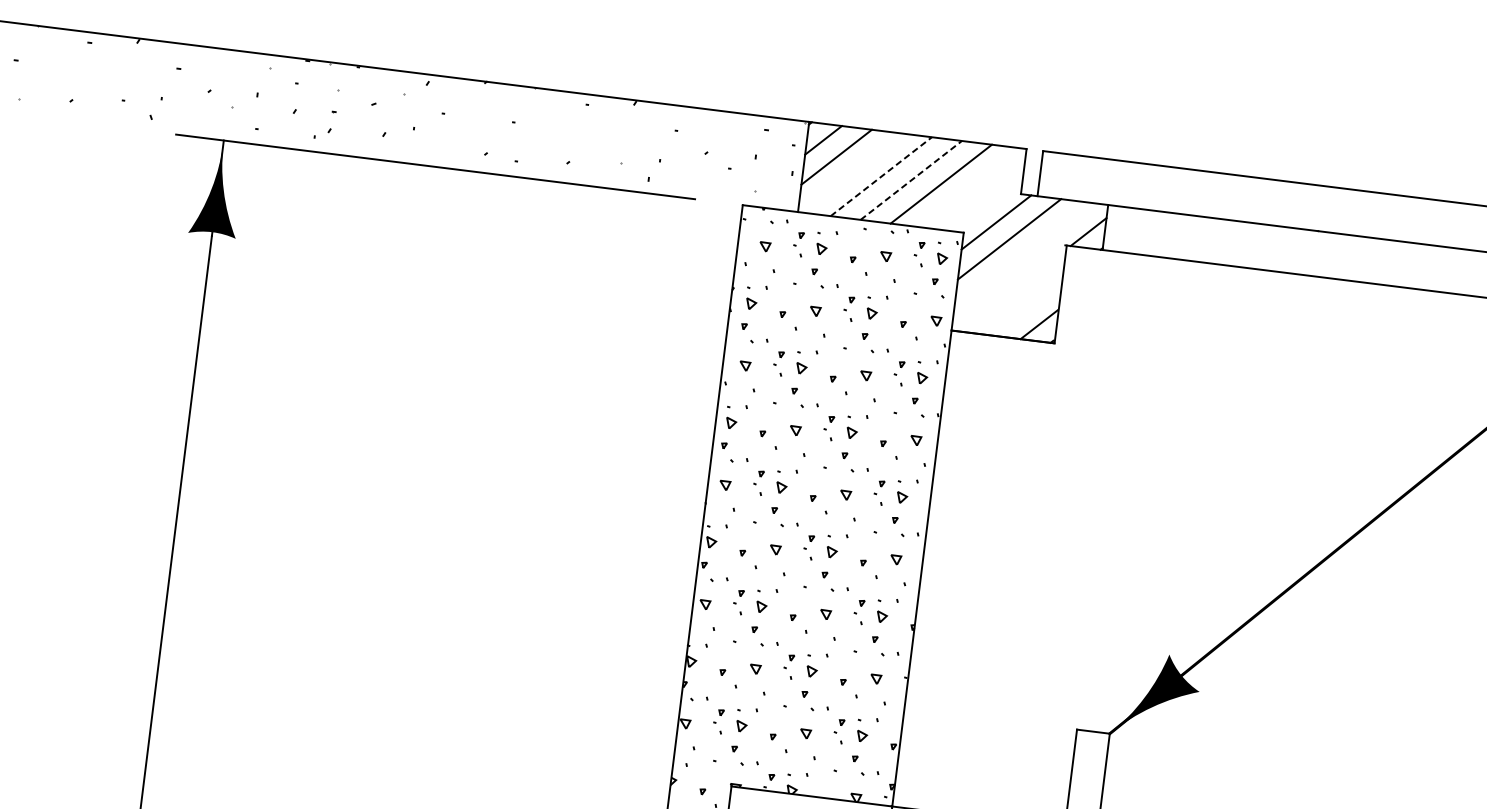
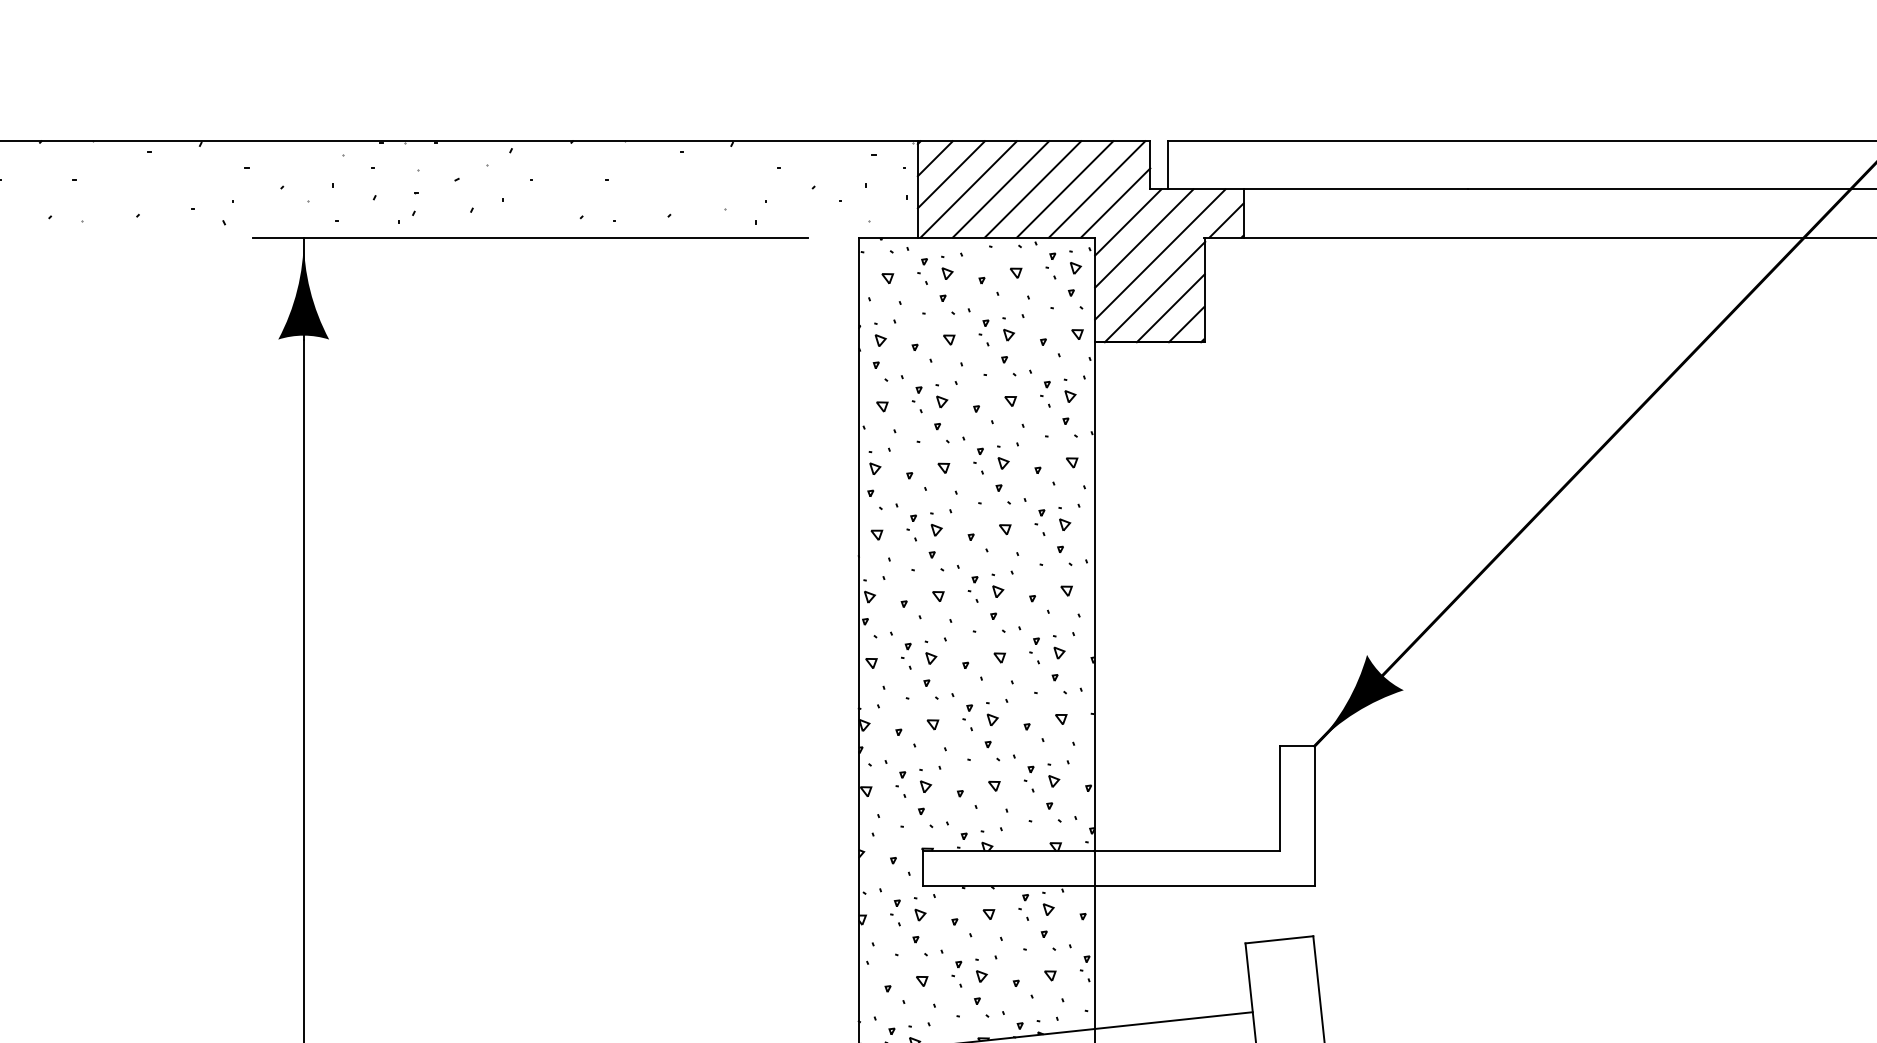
line: (850, 172) -> (968, 189), added
line: (881, 176) -> (1001, 189), dashed -> solid
line: (911, 180) -> (1033, 189), dashed -> solid
line: (971, 188) -> (1097, 189), added
line: (986, 202) -> (1115, 202), added
line: (1022, 256) -> (1160, 254), added
line: (1012, 290) -> (1154, 291), added
line: (1025, 307) -> (1170, 308), added

